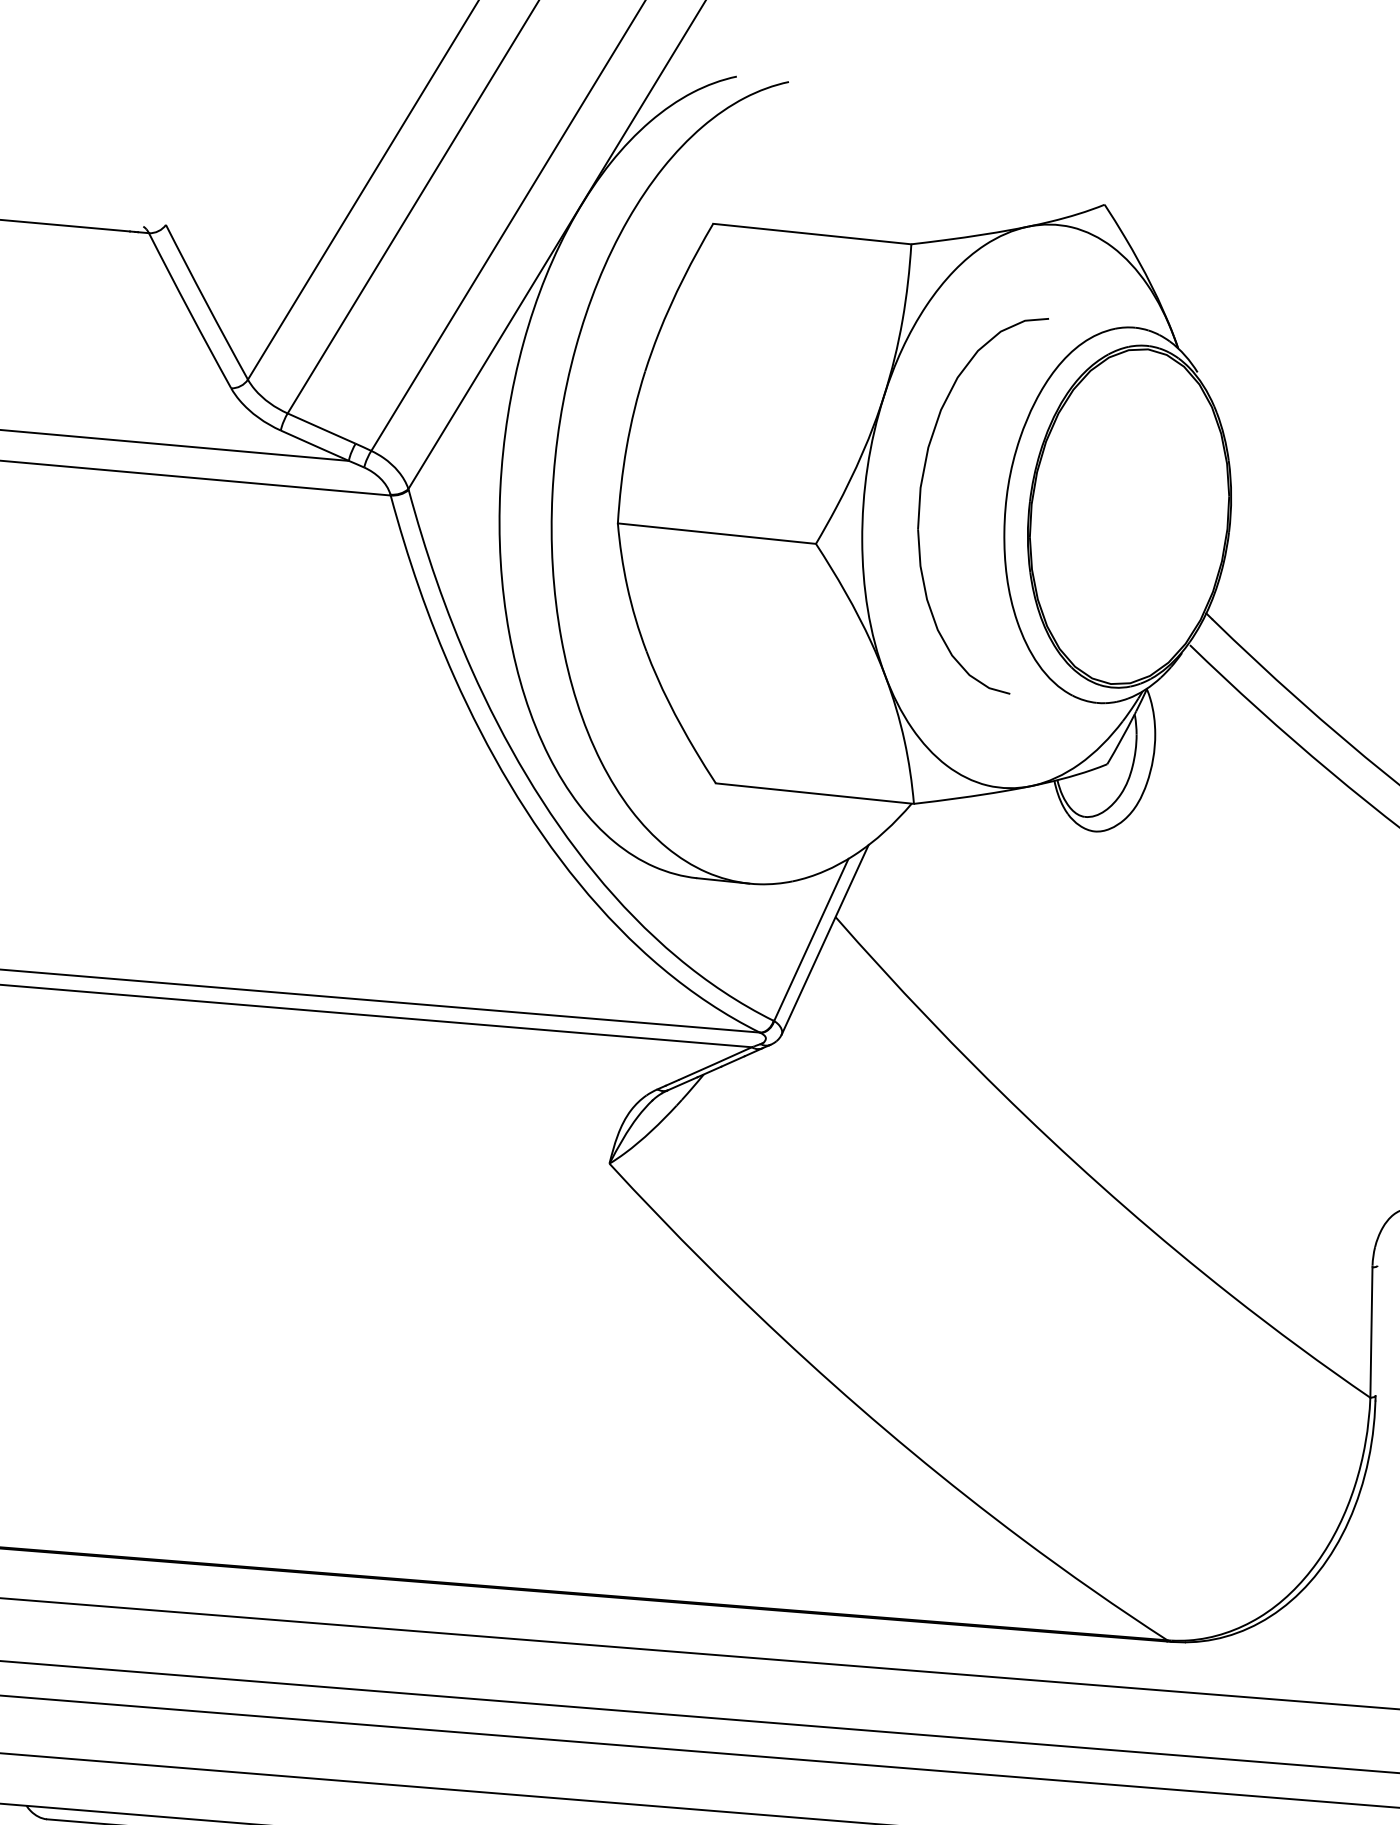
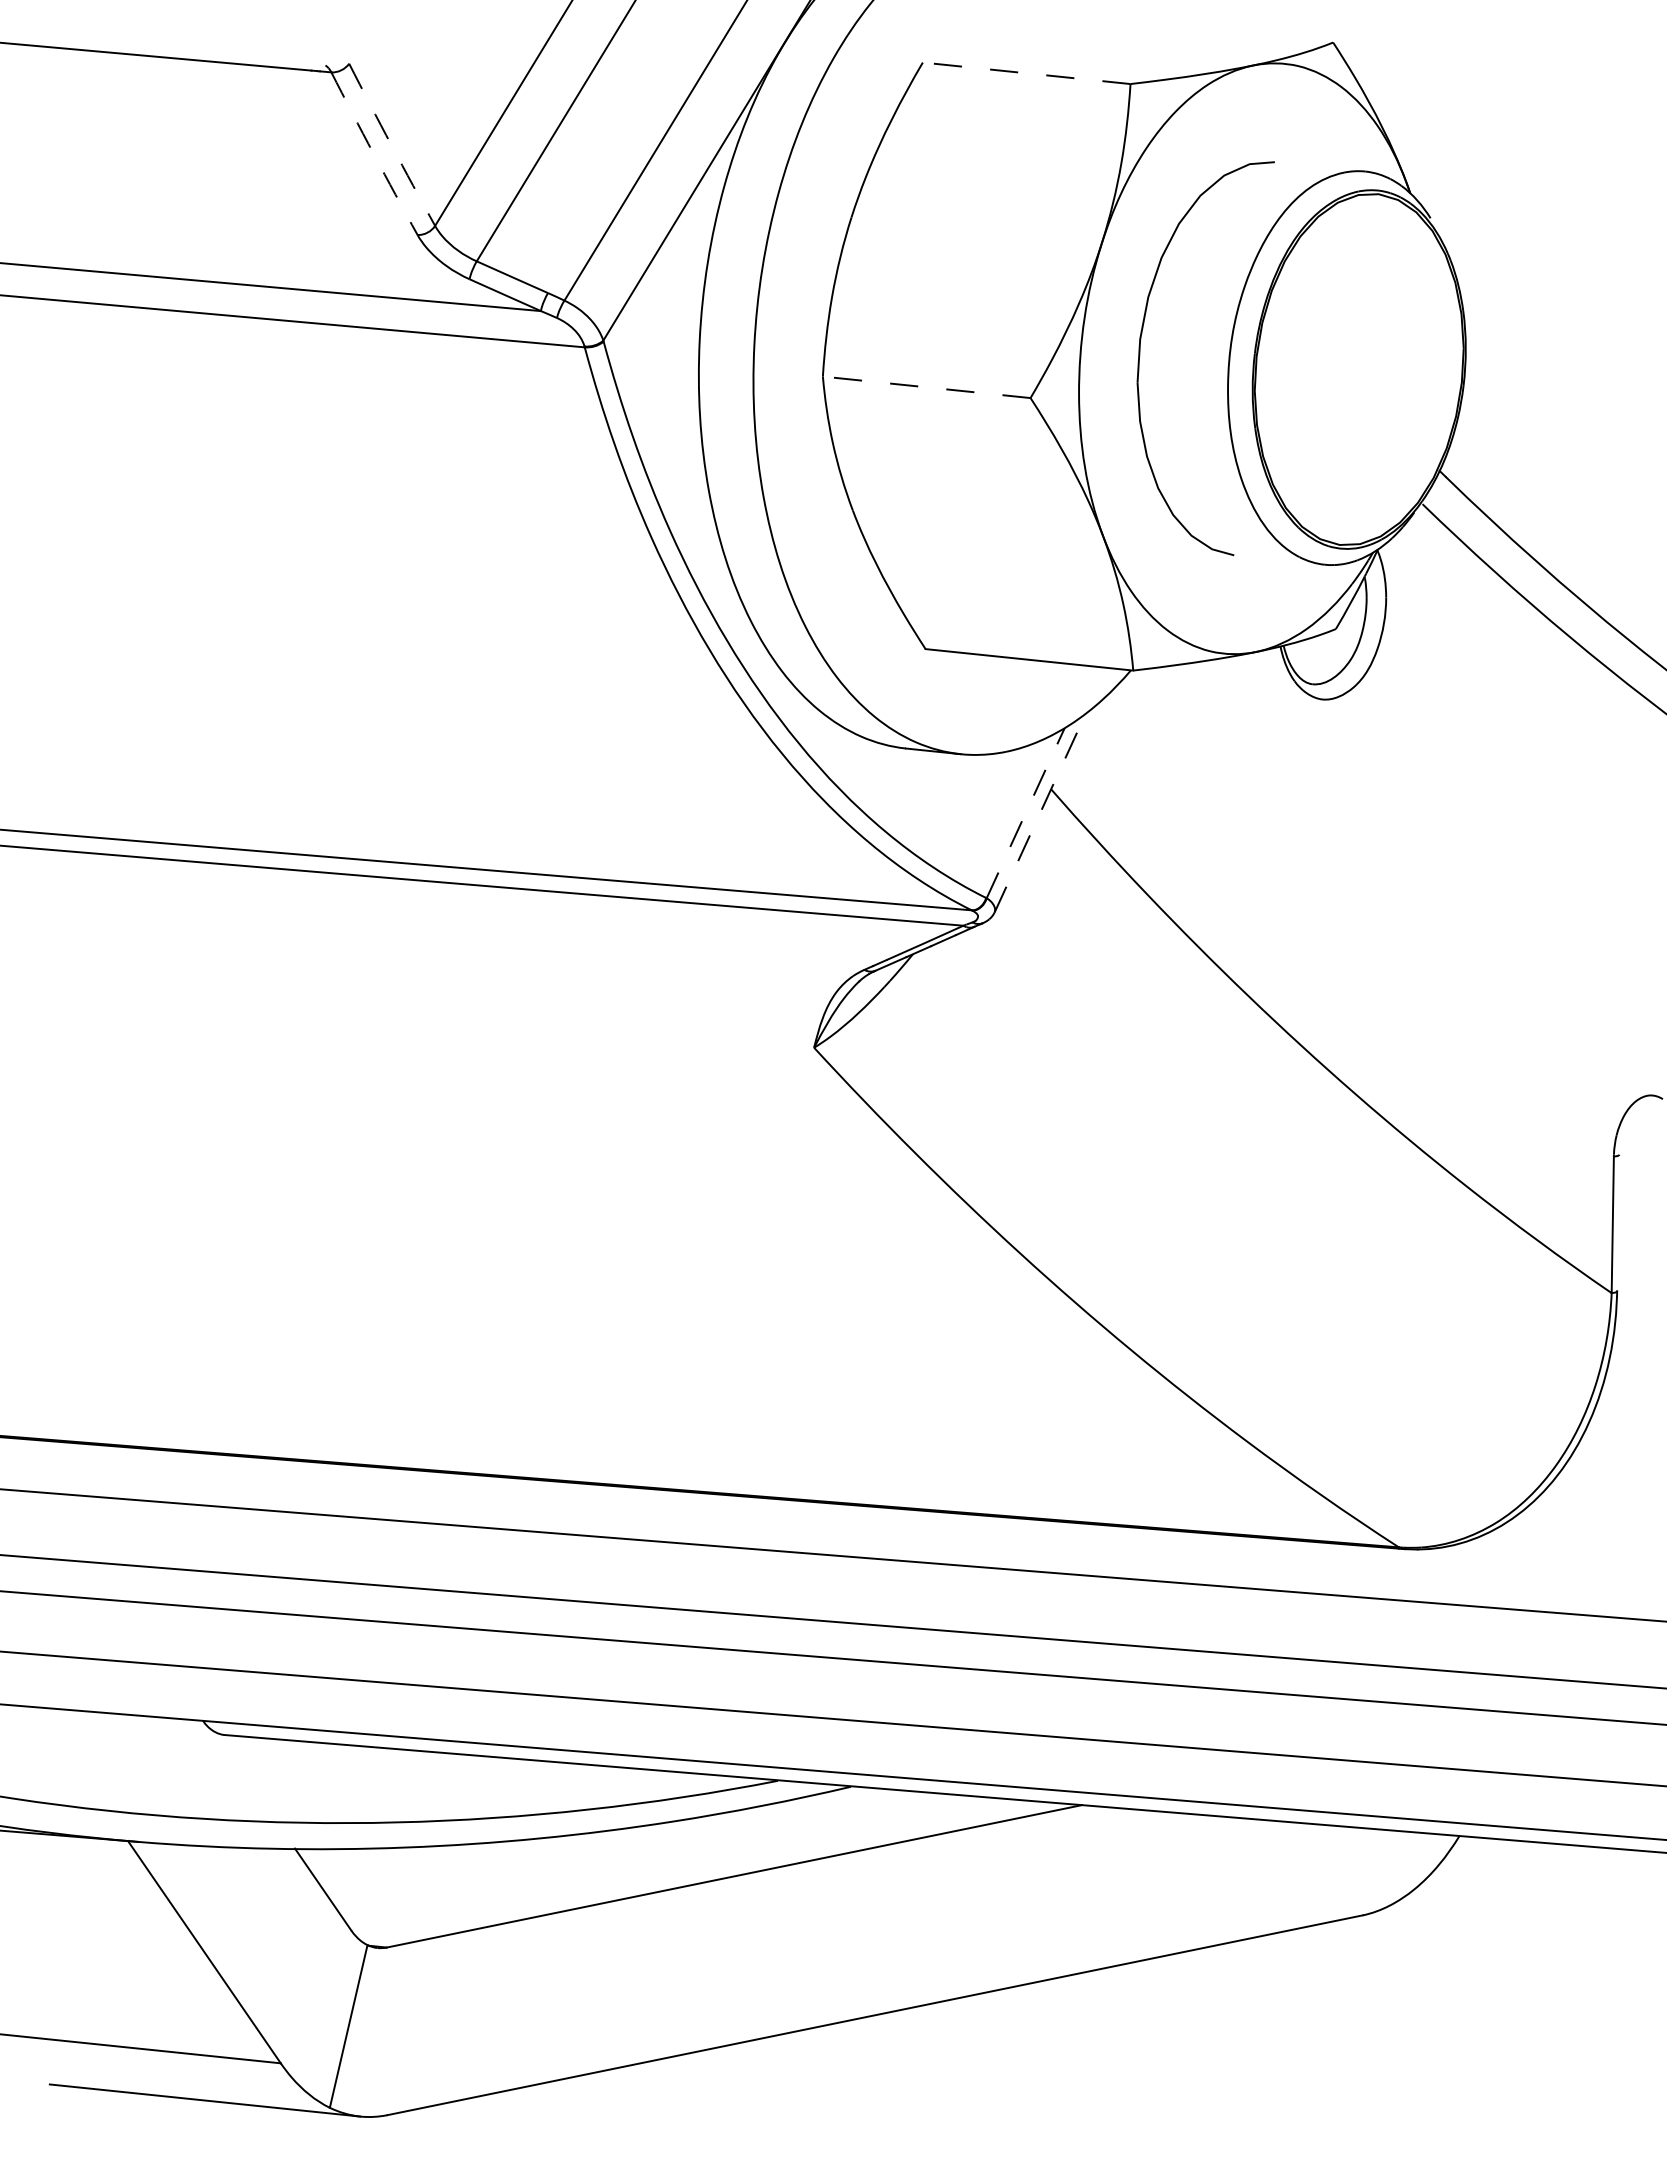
line: (812, 234) -> (1026, 73), solid -> dashed
arc: (206, 302) -> (391, 145), solid -> dashed
arc: (189, 311) -> (373, 154), solid -> dashed
line: (716, 533) -> (926, 387), solid -> dashed
line: (825, 939) -> (1040, 812), solid -> dashed
line: (811, 940) -> (1025, 813), solid -> dashed

